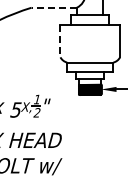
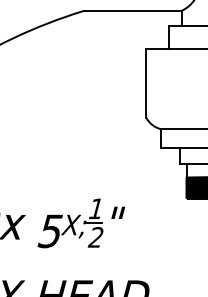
line: (54, 7) -> (133, 10), dashed -> solid
line: (60, 41) -> (146, 83), dashed -> solid

